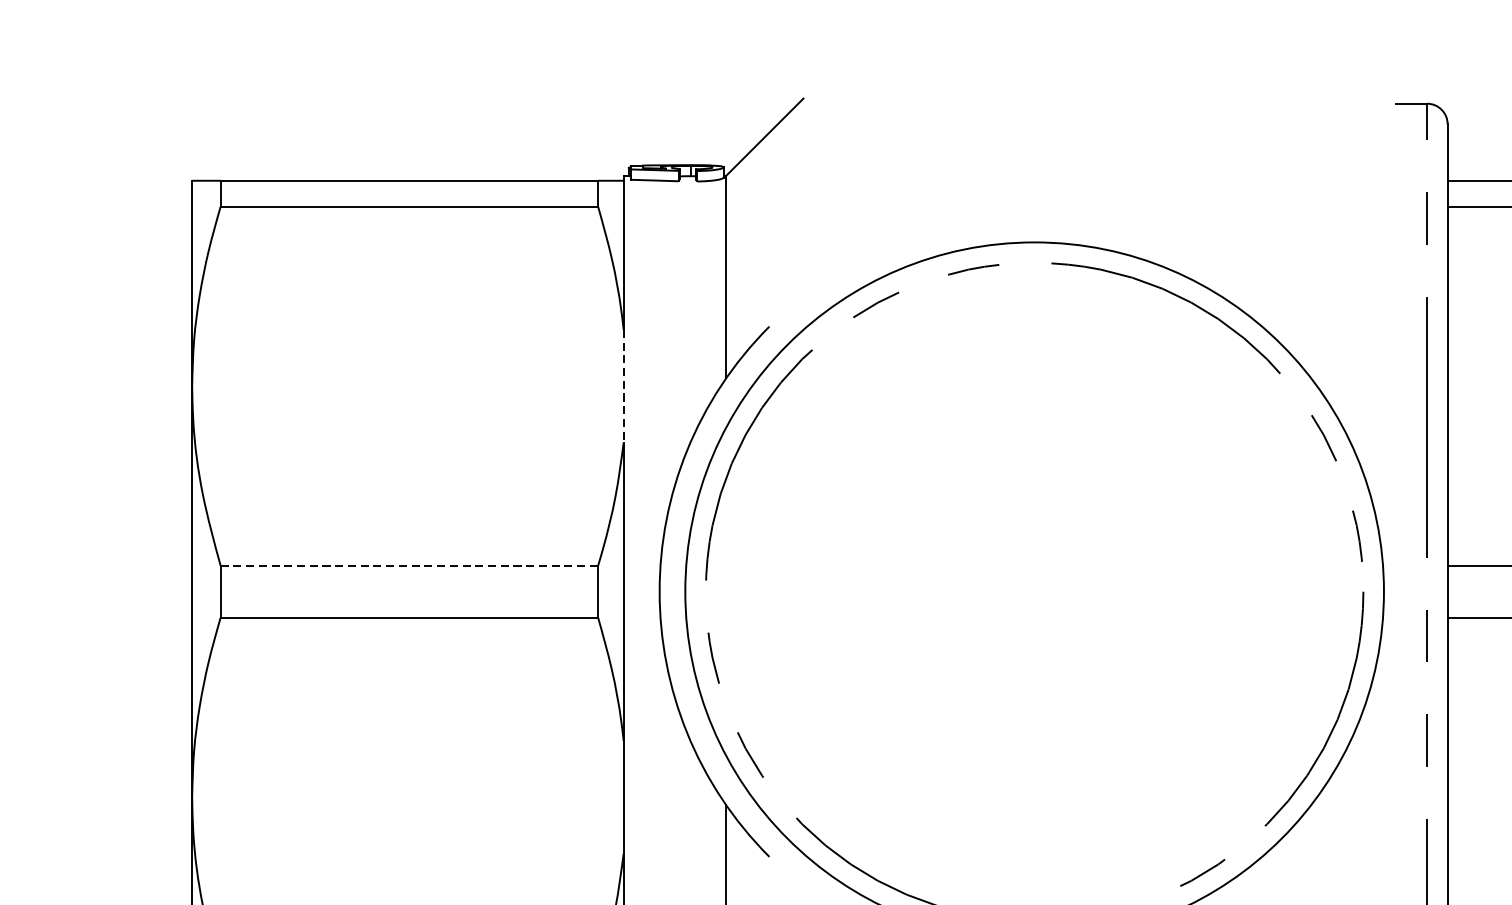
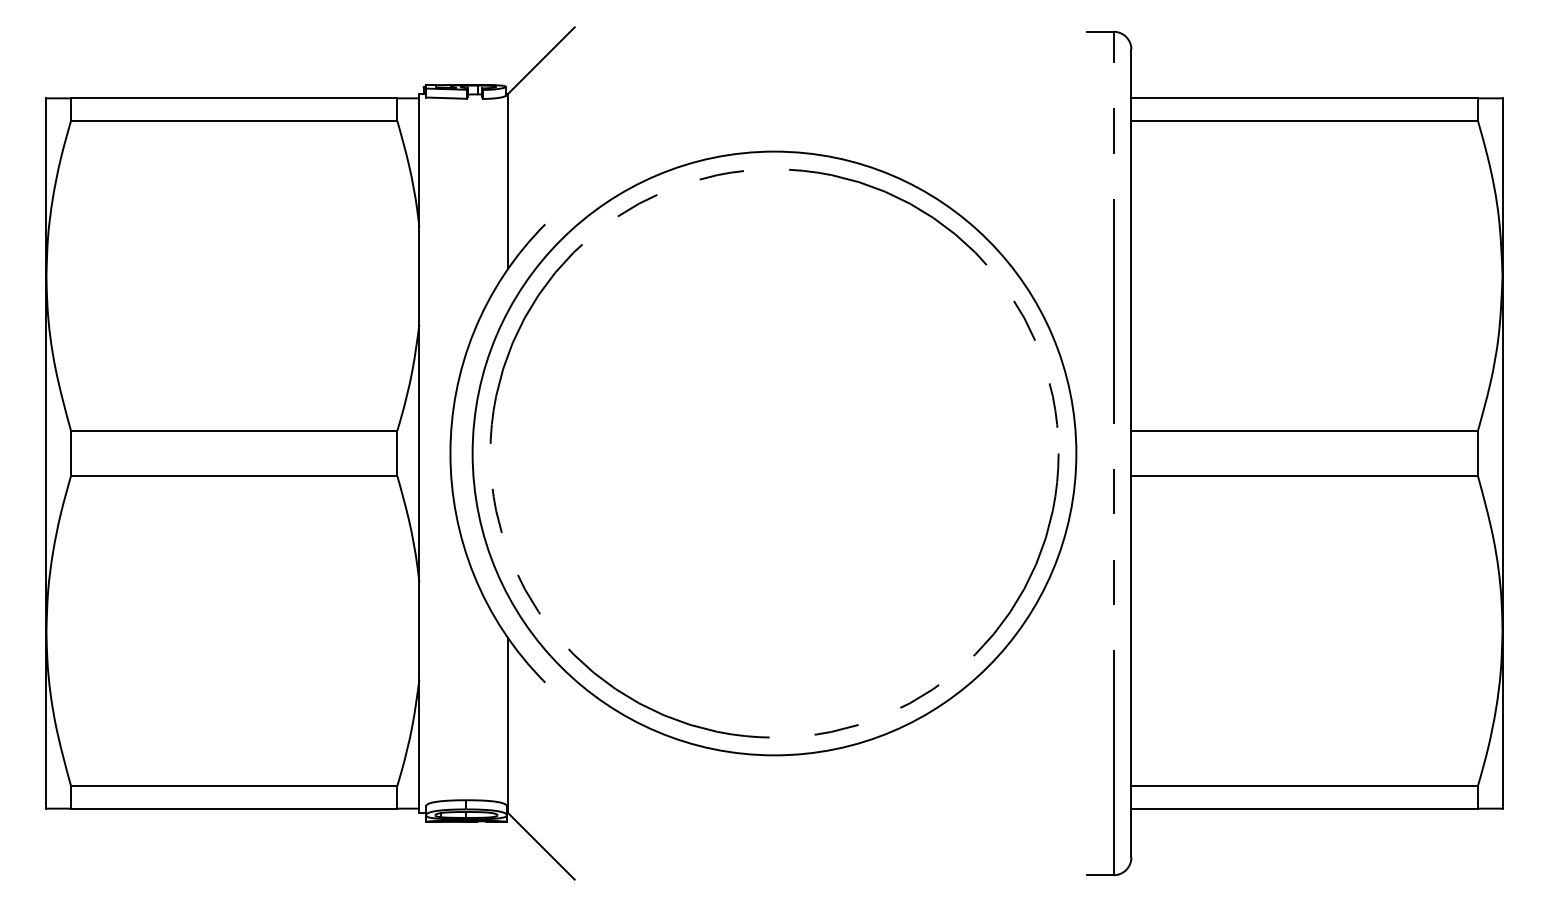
line: (623, 385) -> (419, 275), dashed -> solid
line: (409, 566) -> (234, 431), dashed -> solid

